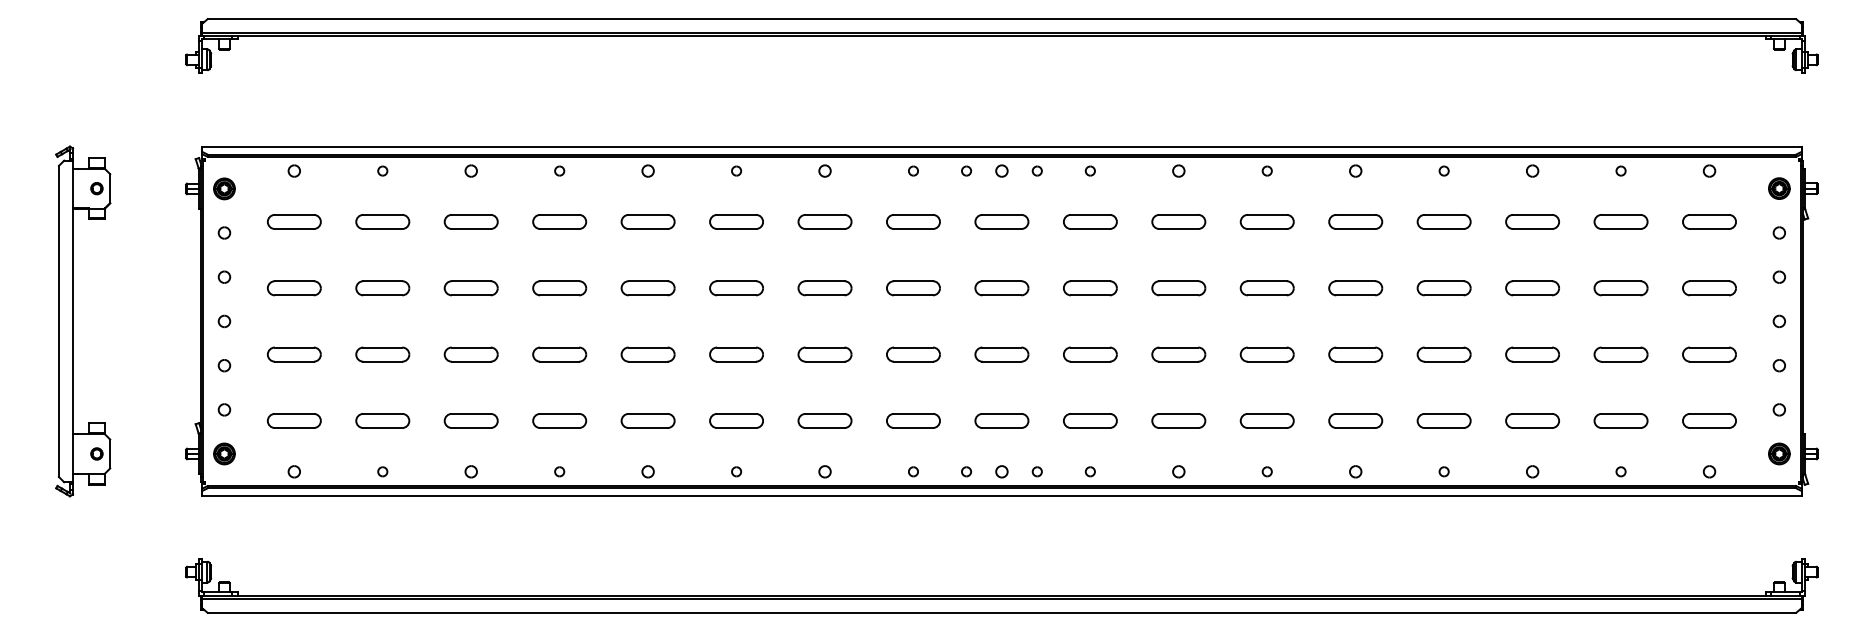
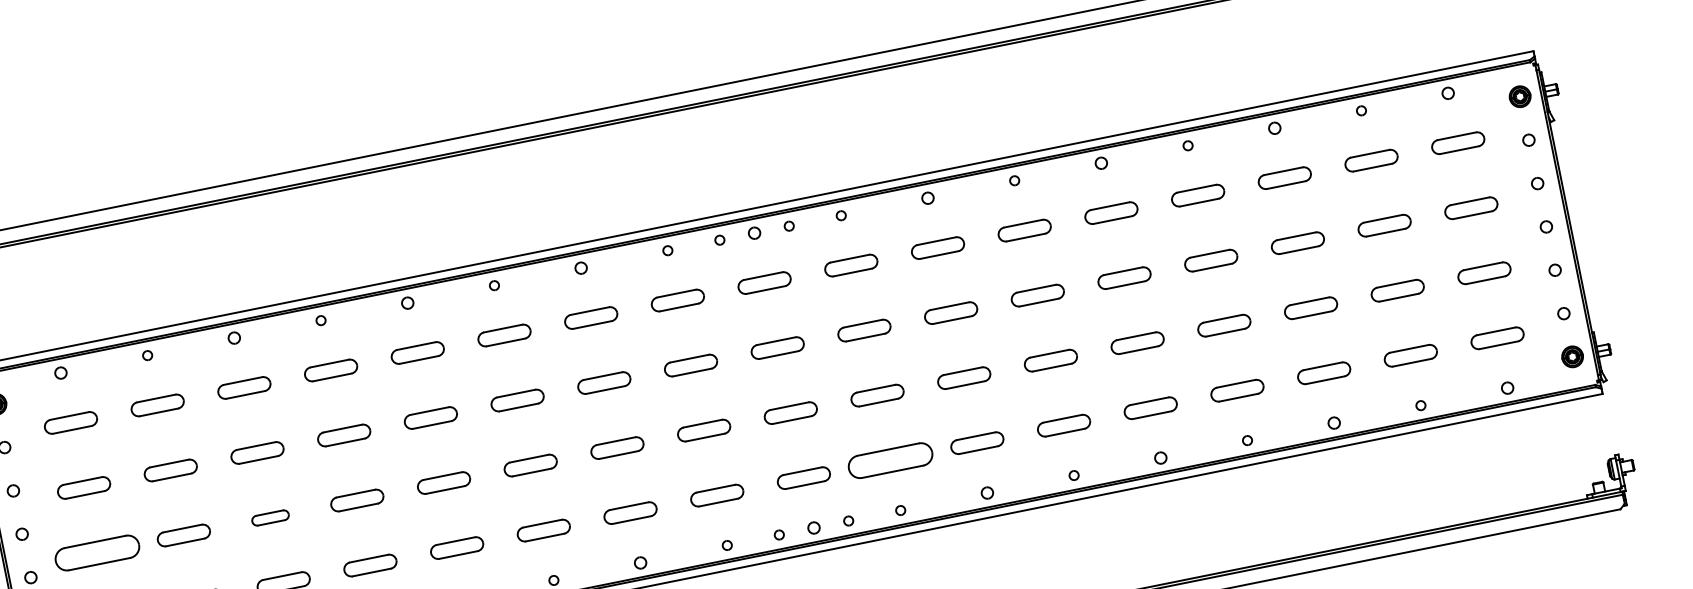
part: (293, 354) -> (96, 553), size x1.6
part: (470, 354) -> (269, 518), size x0.7
part: (1090, 420) -> (890, 460), size x1.6

